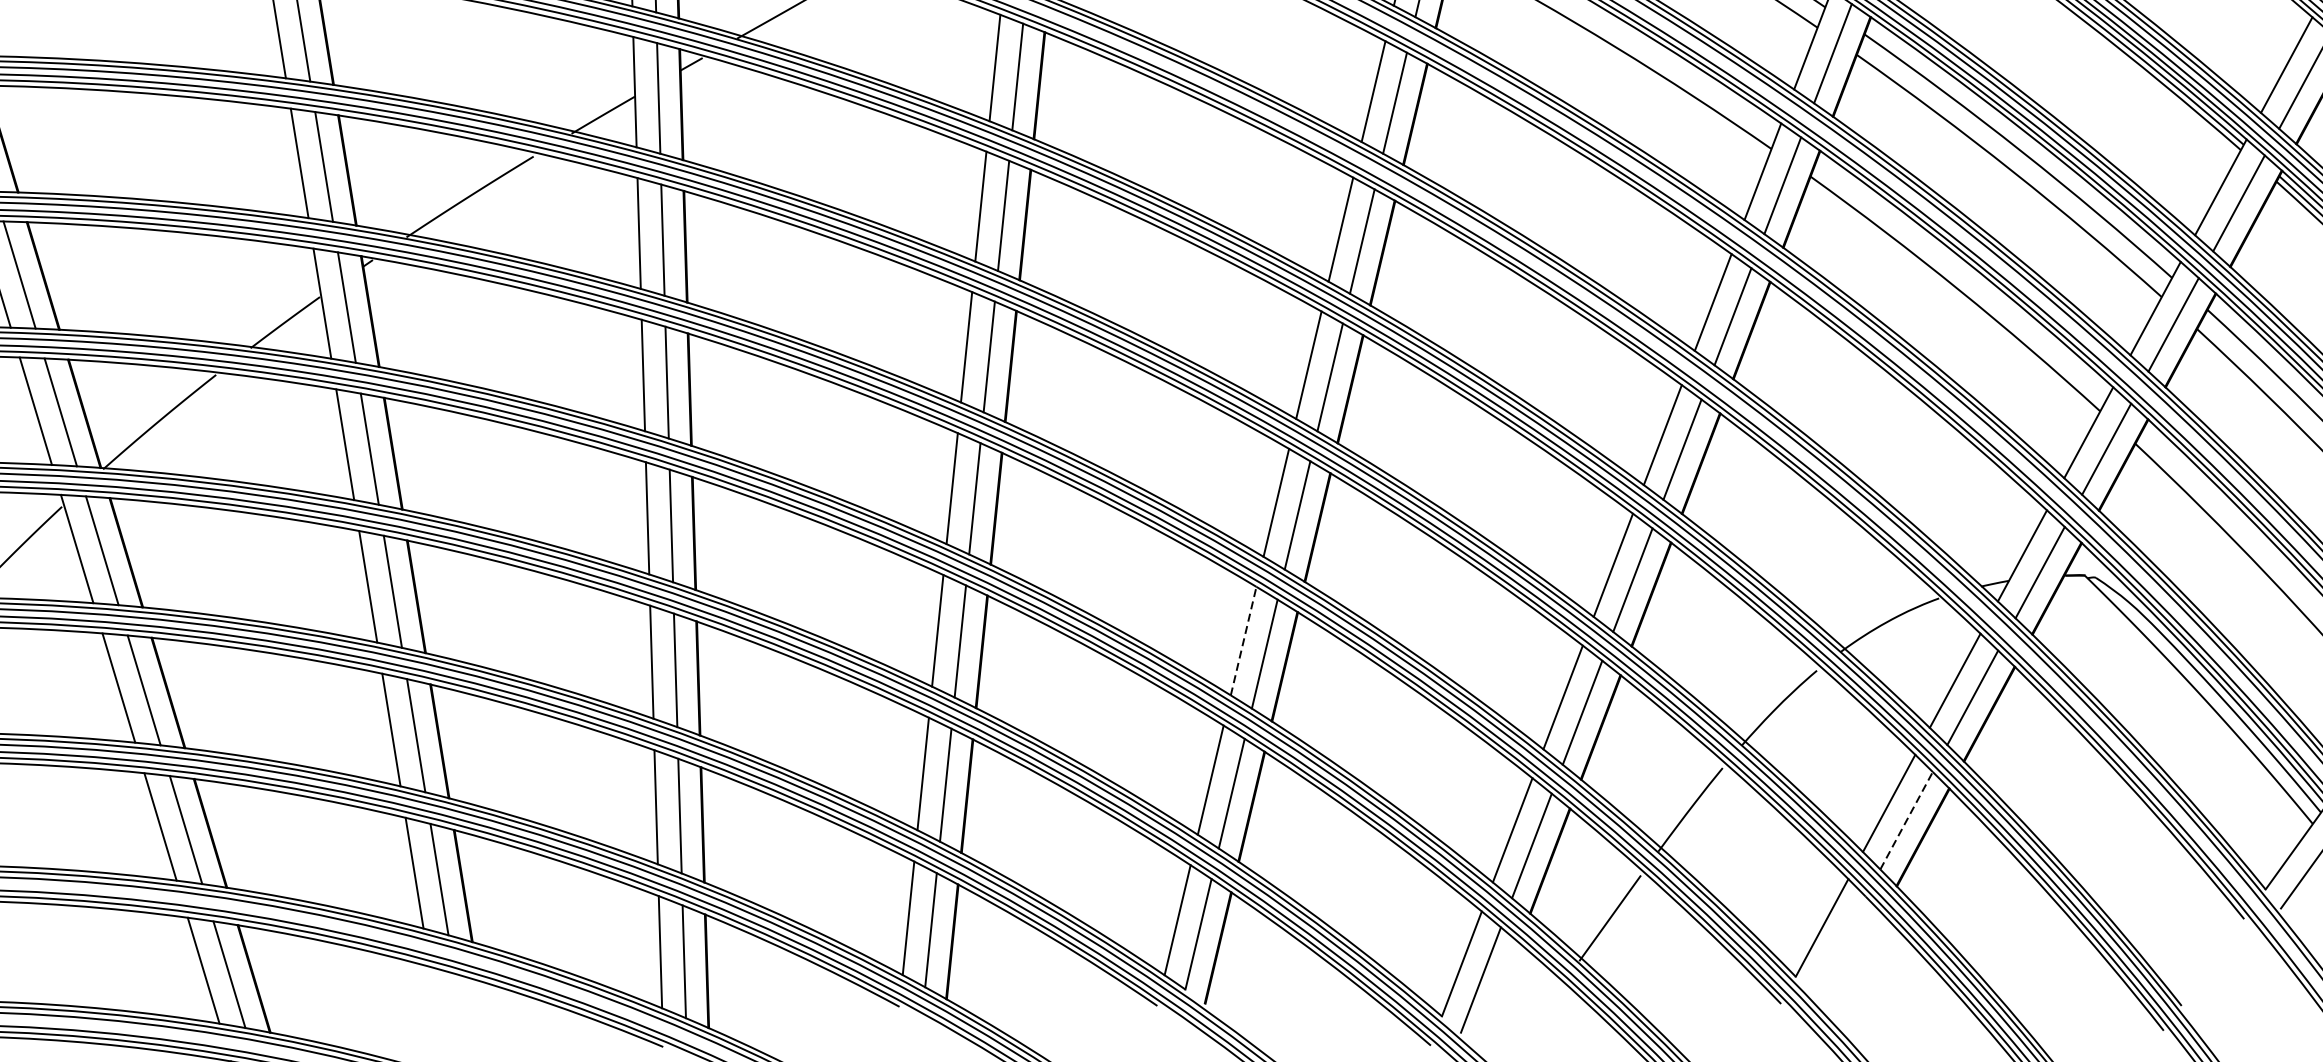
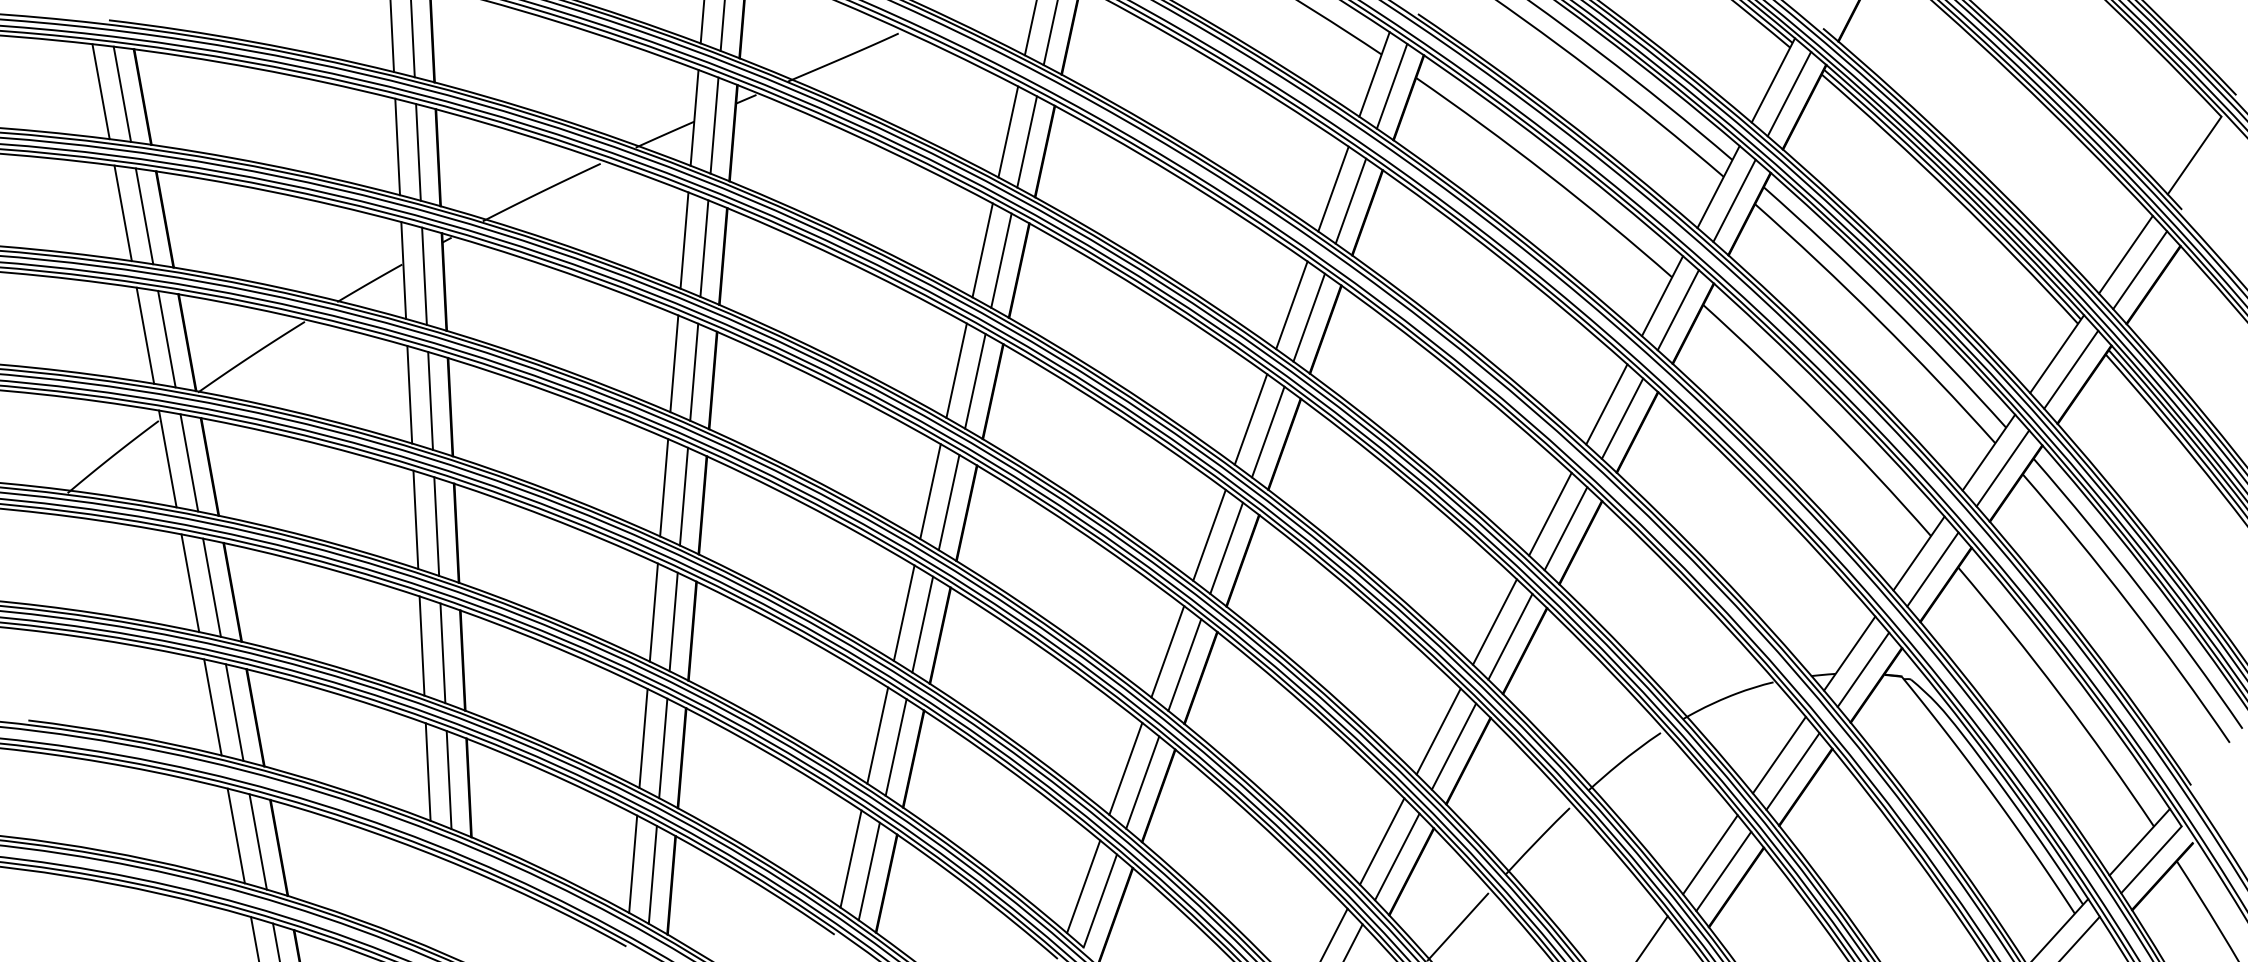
line: (1243, 640) -> (1167, 651), dashed -> solid
line: (1907, 820) -> (1724, 871), dashed -> solid

